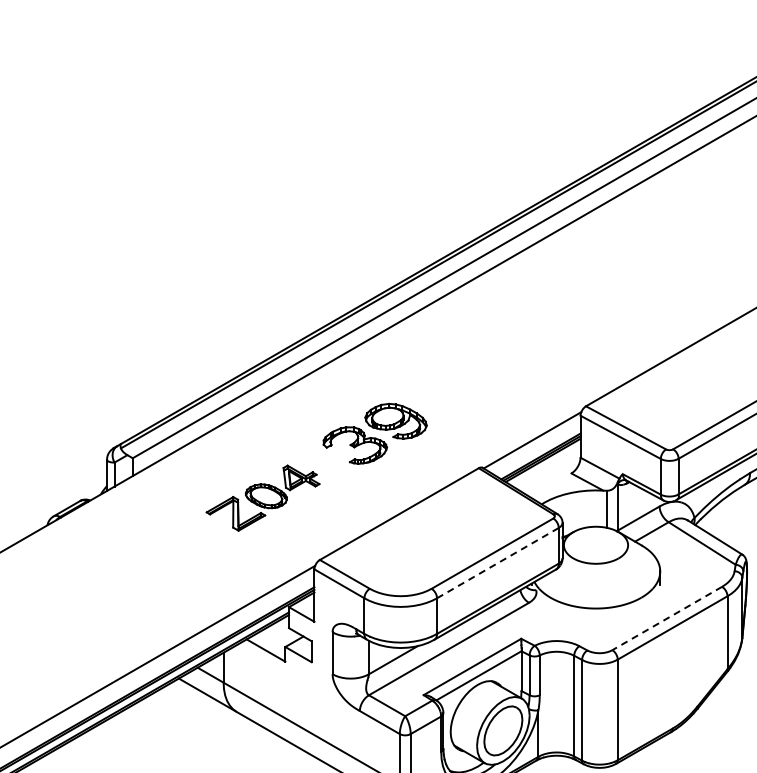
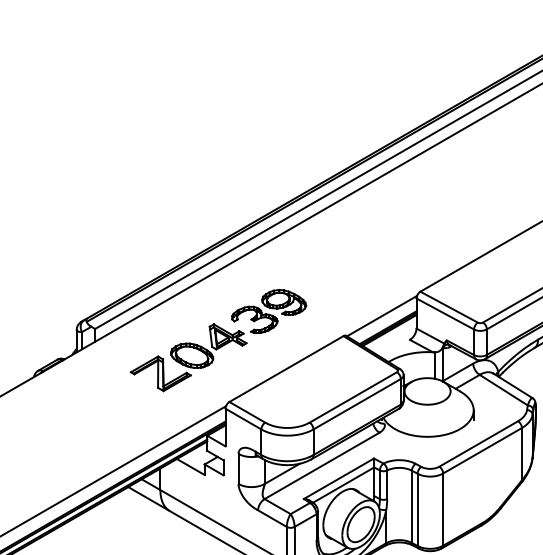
part: (262, 497) -> (188, 357), size x1.43
line: (498, 562) -> (357, 403), dashed -> solid
line: (666, 618) -> (478, 443), dashed -> solid

